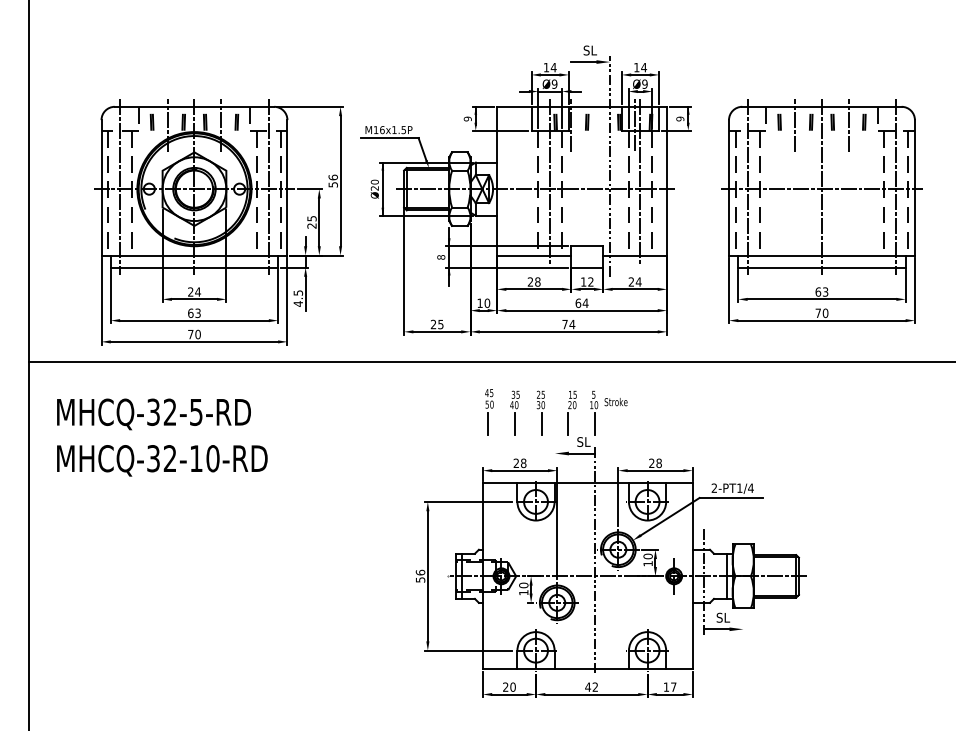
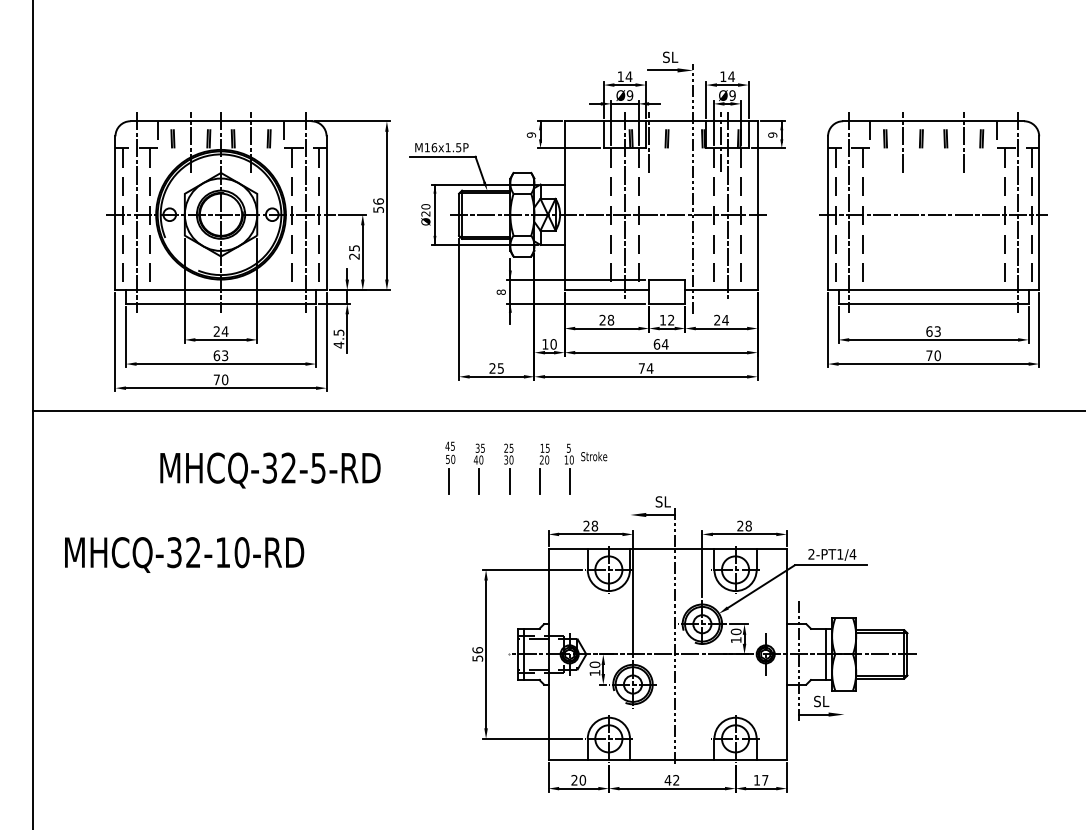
line: (821, 186) -> (933, 211), removed
part: (567, 412) -> (539, 468), moved
text: (153, 414) -> (269, 470), moved
text: (162, 460) -> (184, 554), moved

